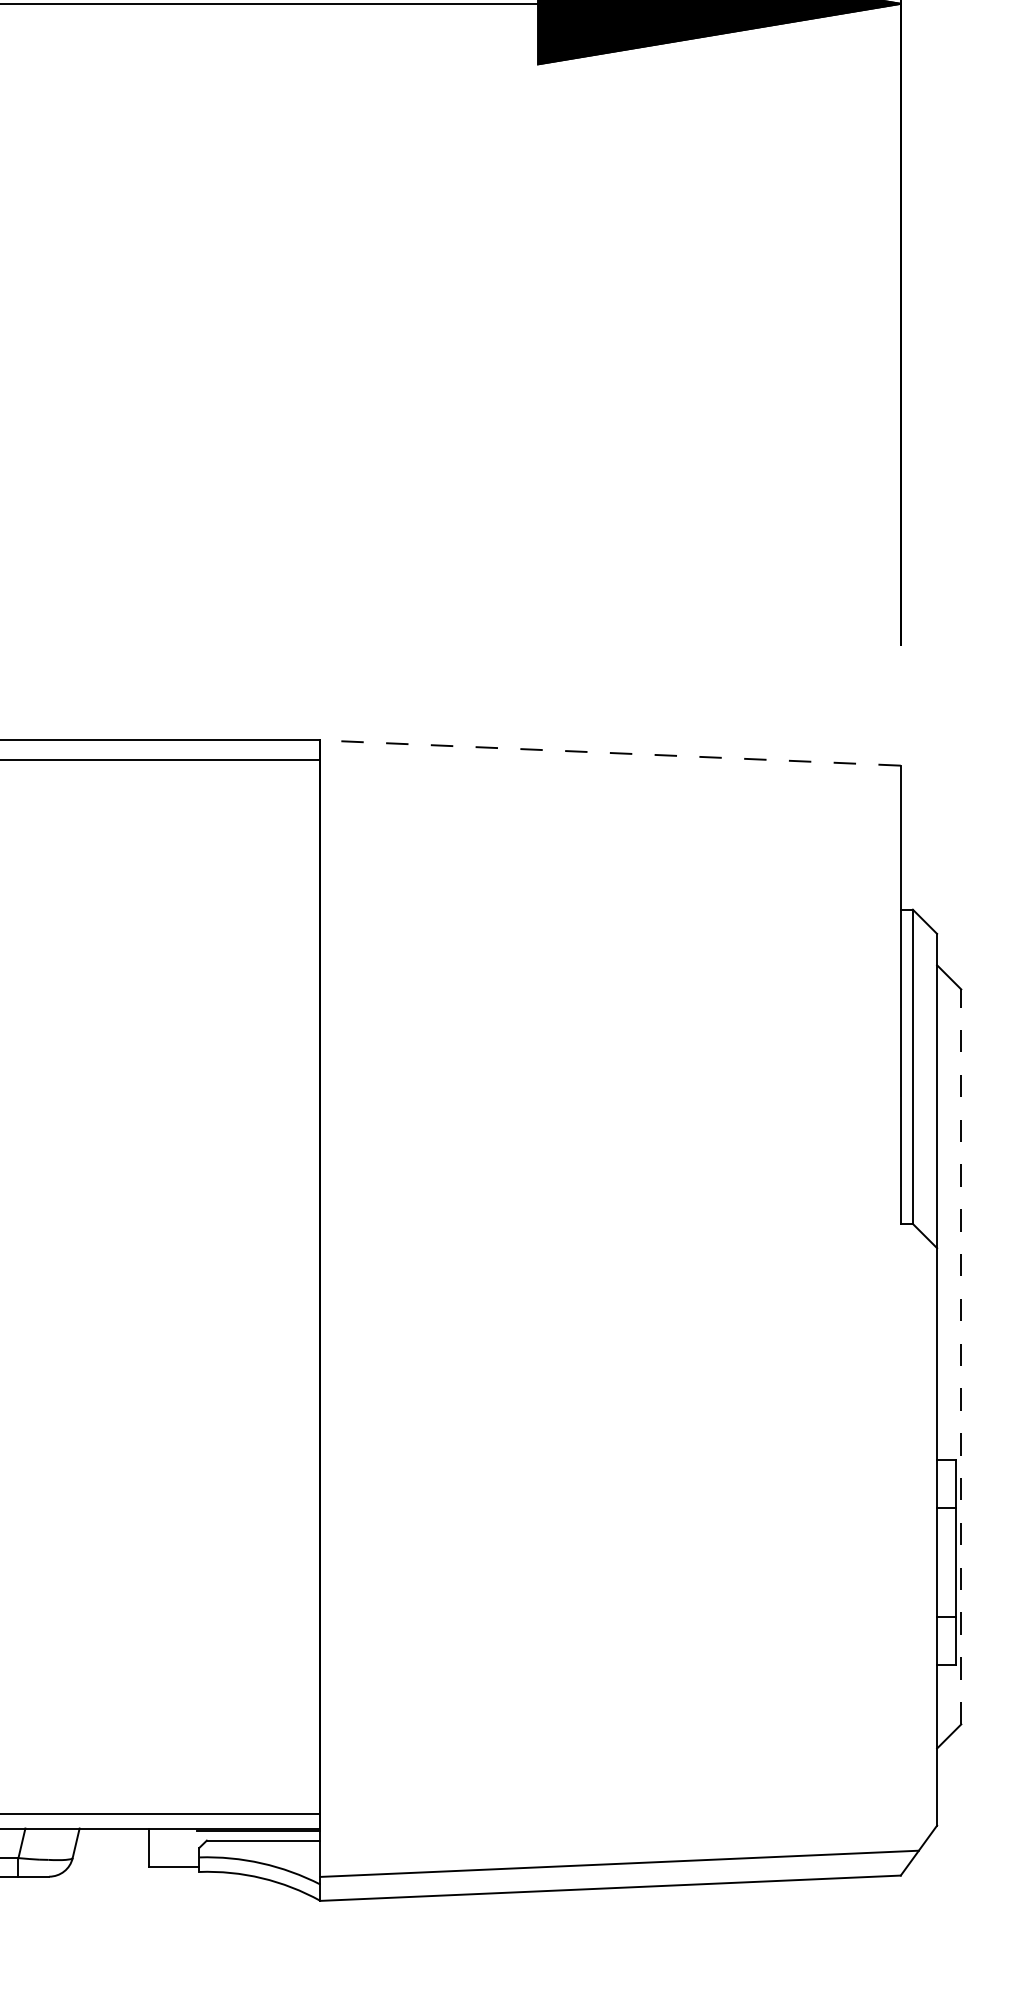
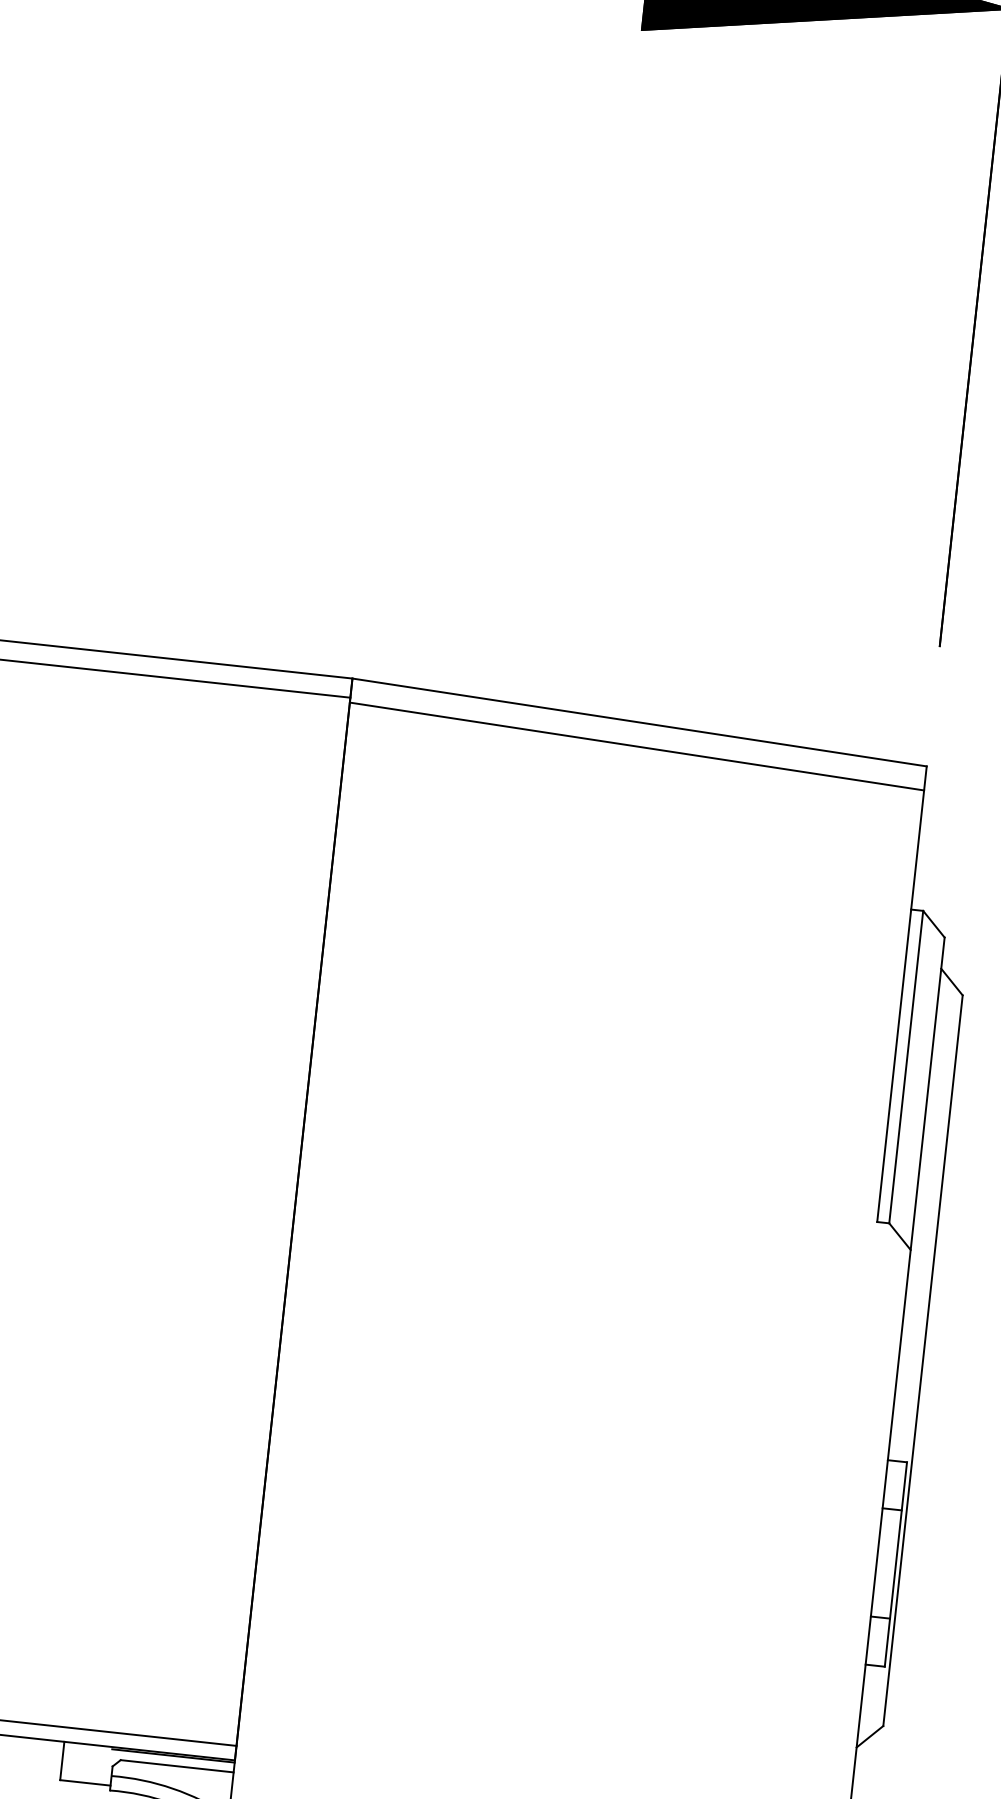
line: (610, 752) -> (639, 721), dashed -> solid
line: (610, 776) -> (636, 745), added
line: (961, 1356) -> (923, 1360), dashed -> solid

